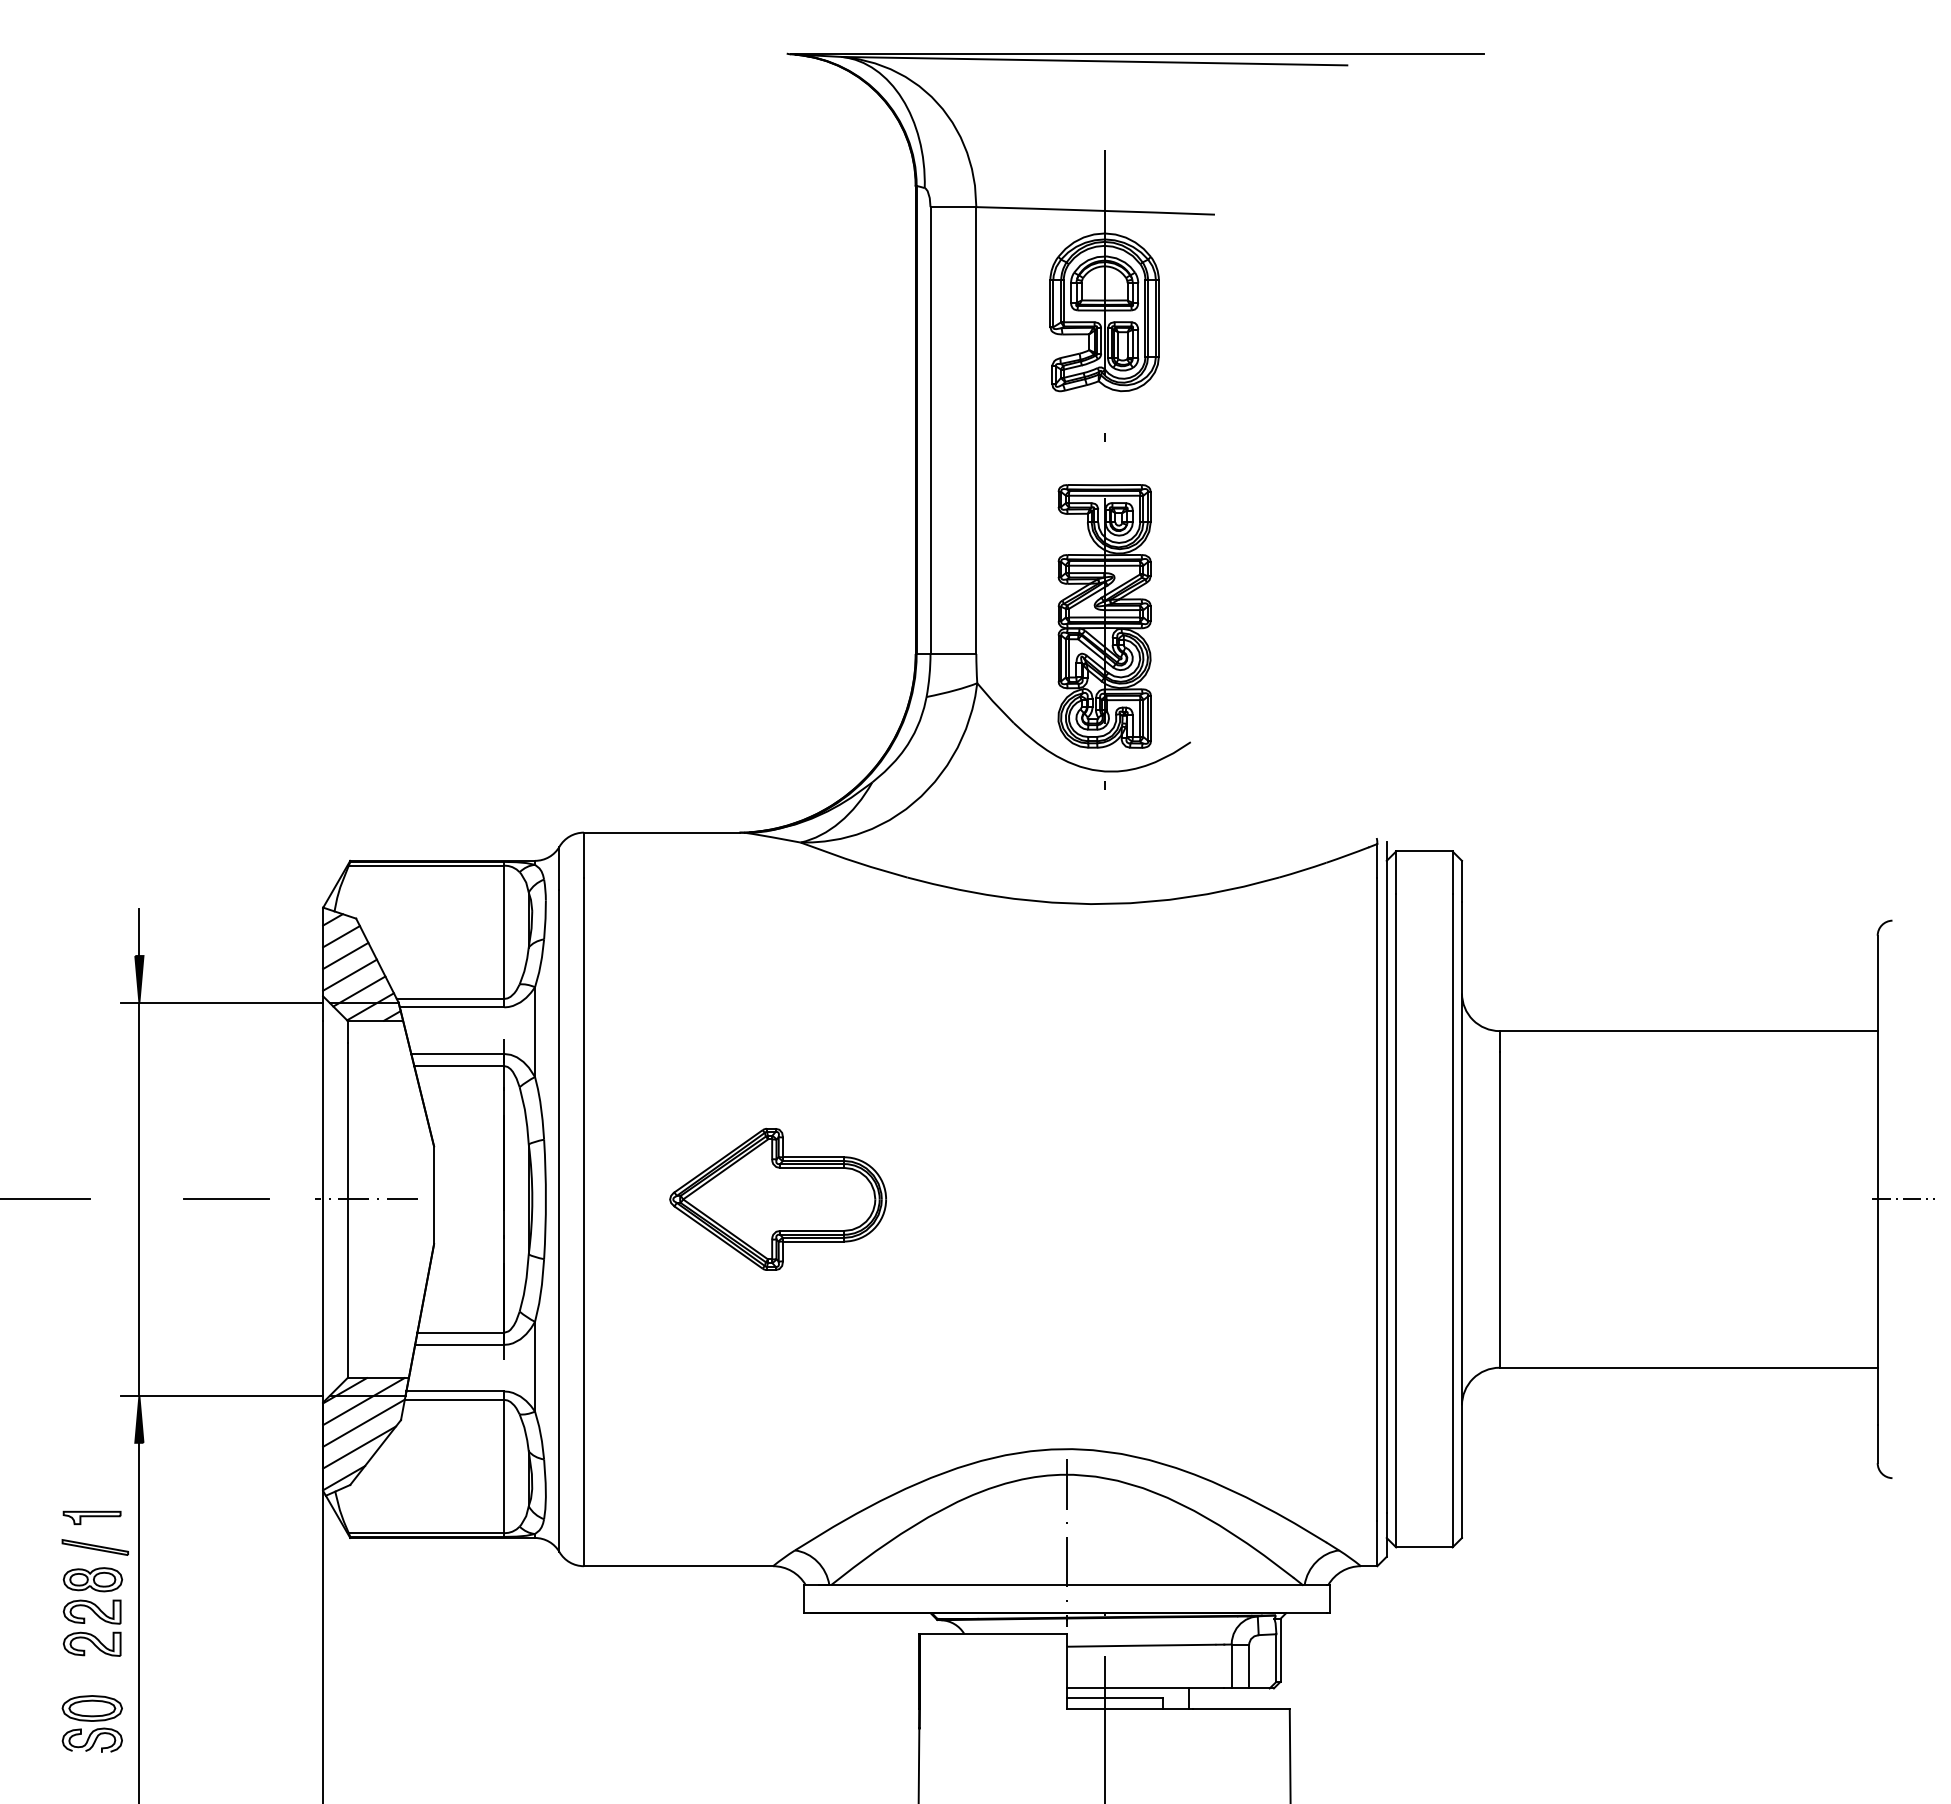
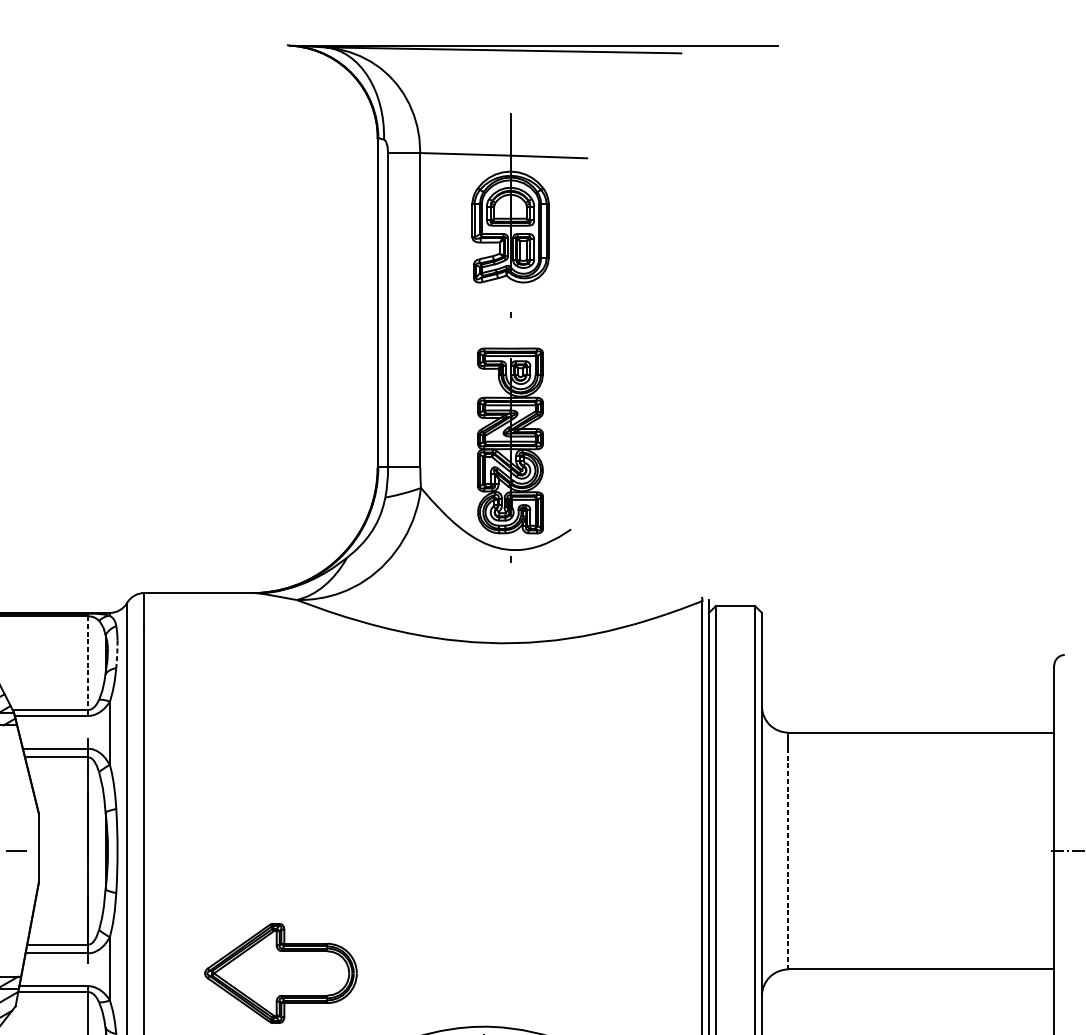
line: (545, 919) -> (117, 654), solid -> dashed
line: (504, 932) -> (88, 663), solid -> dashed
part: (777, 1198) -> (280, 972), moved
line: (1499, 1209) -> (788, 858), solid -> dashed

